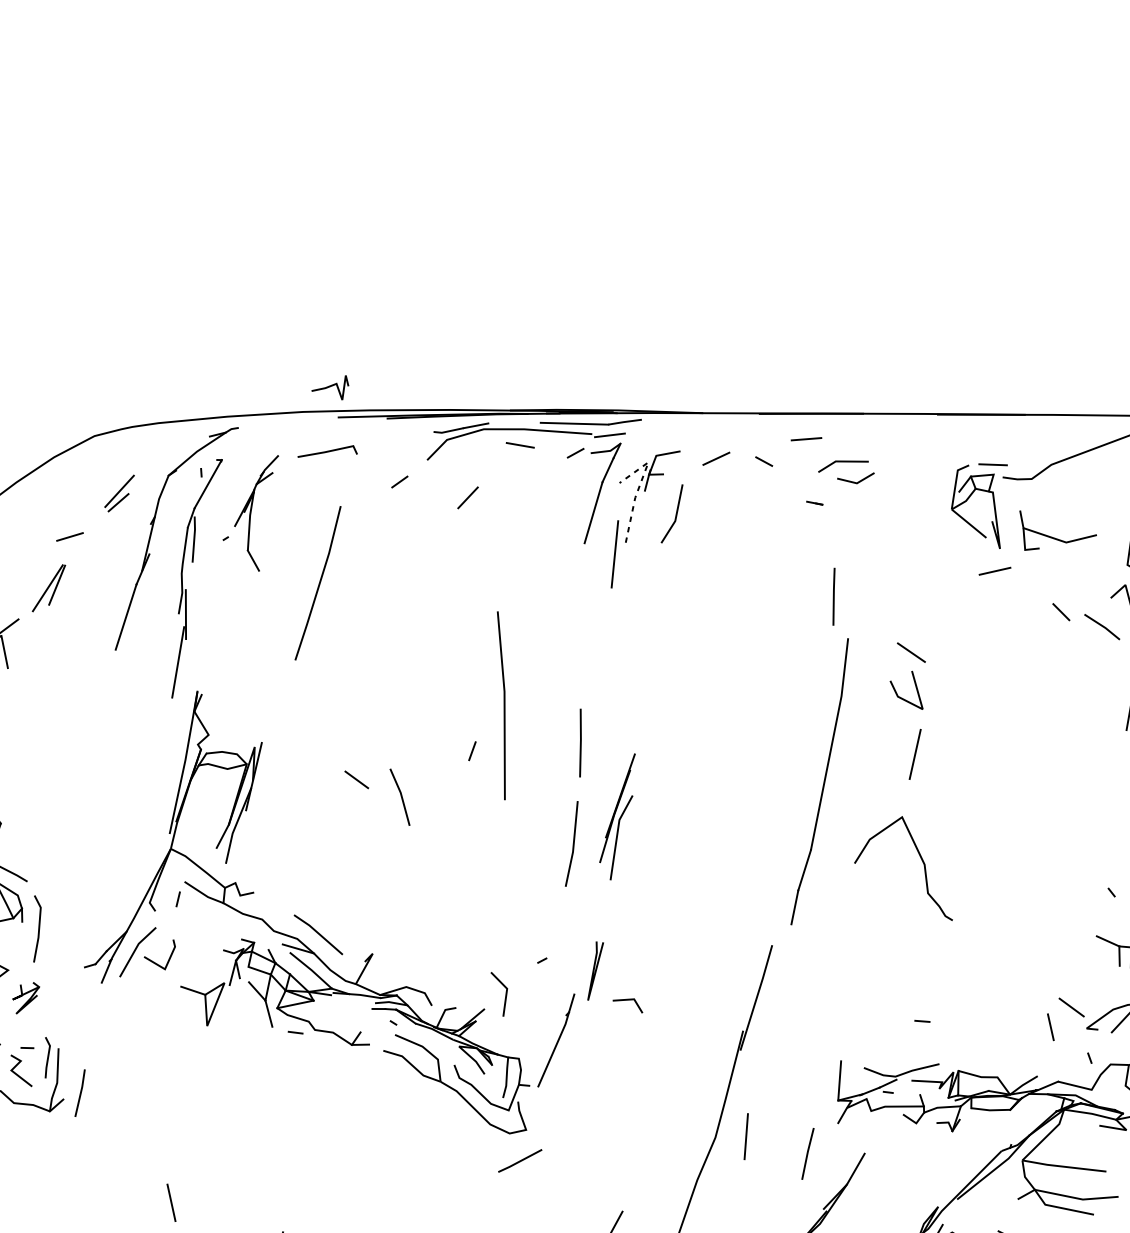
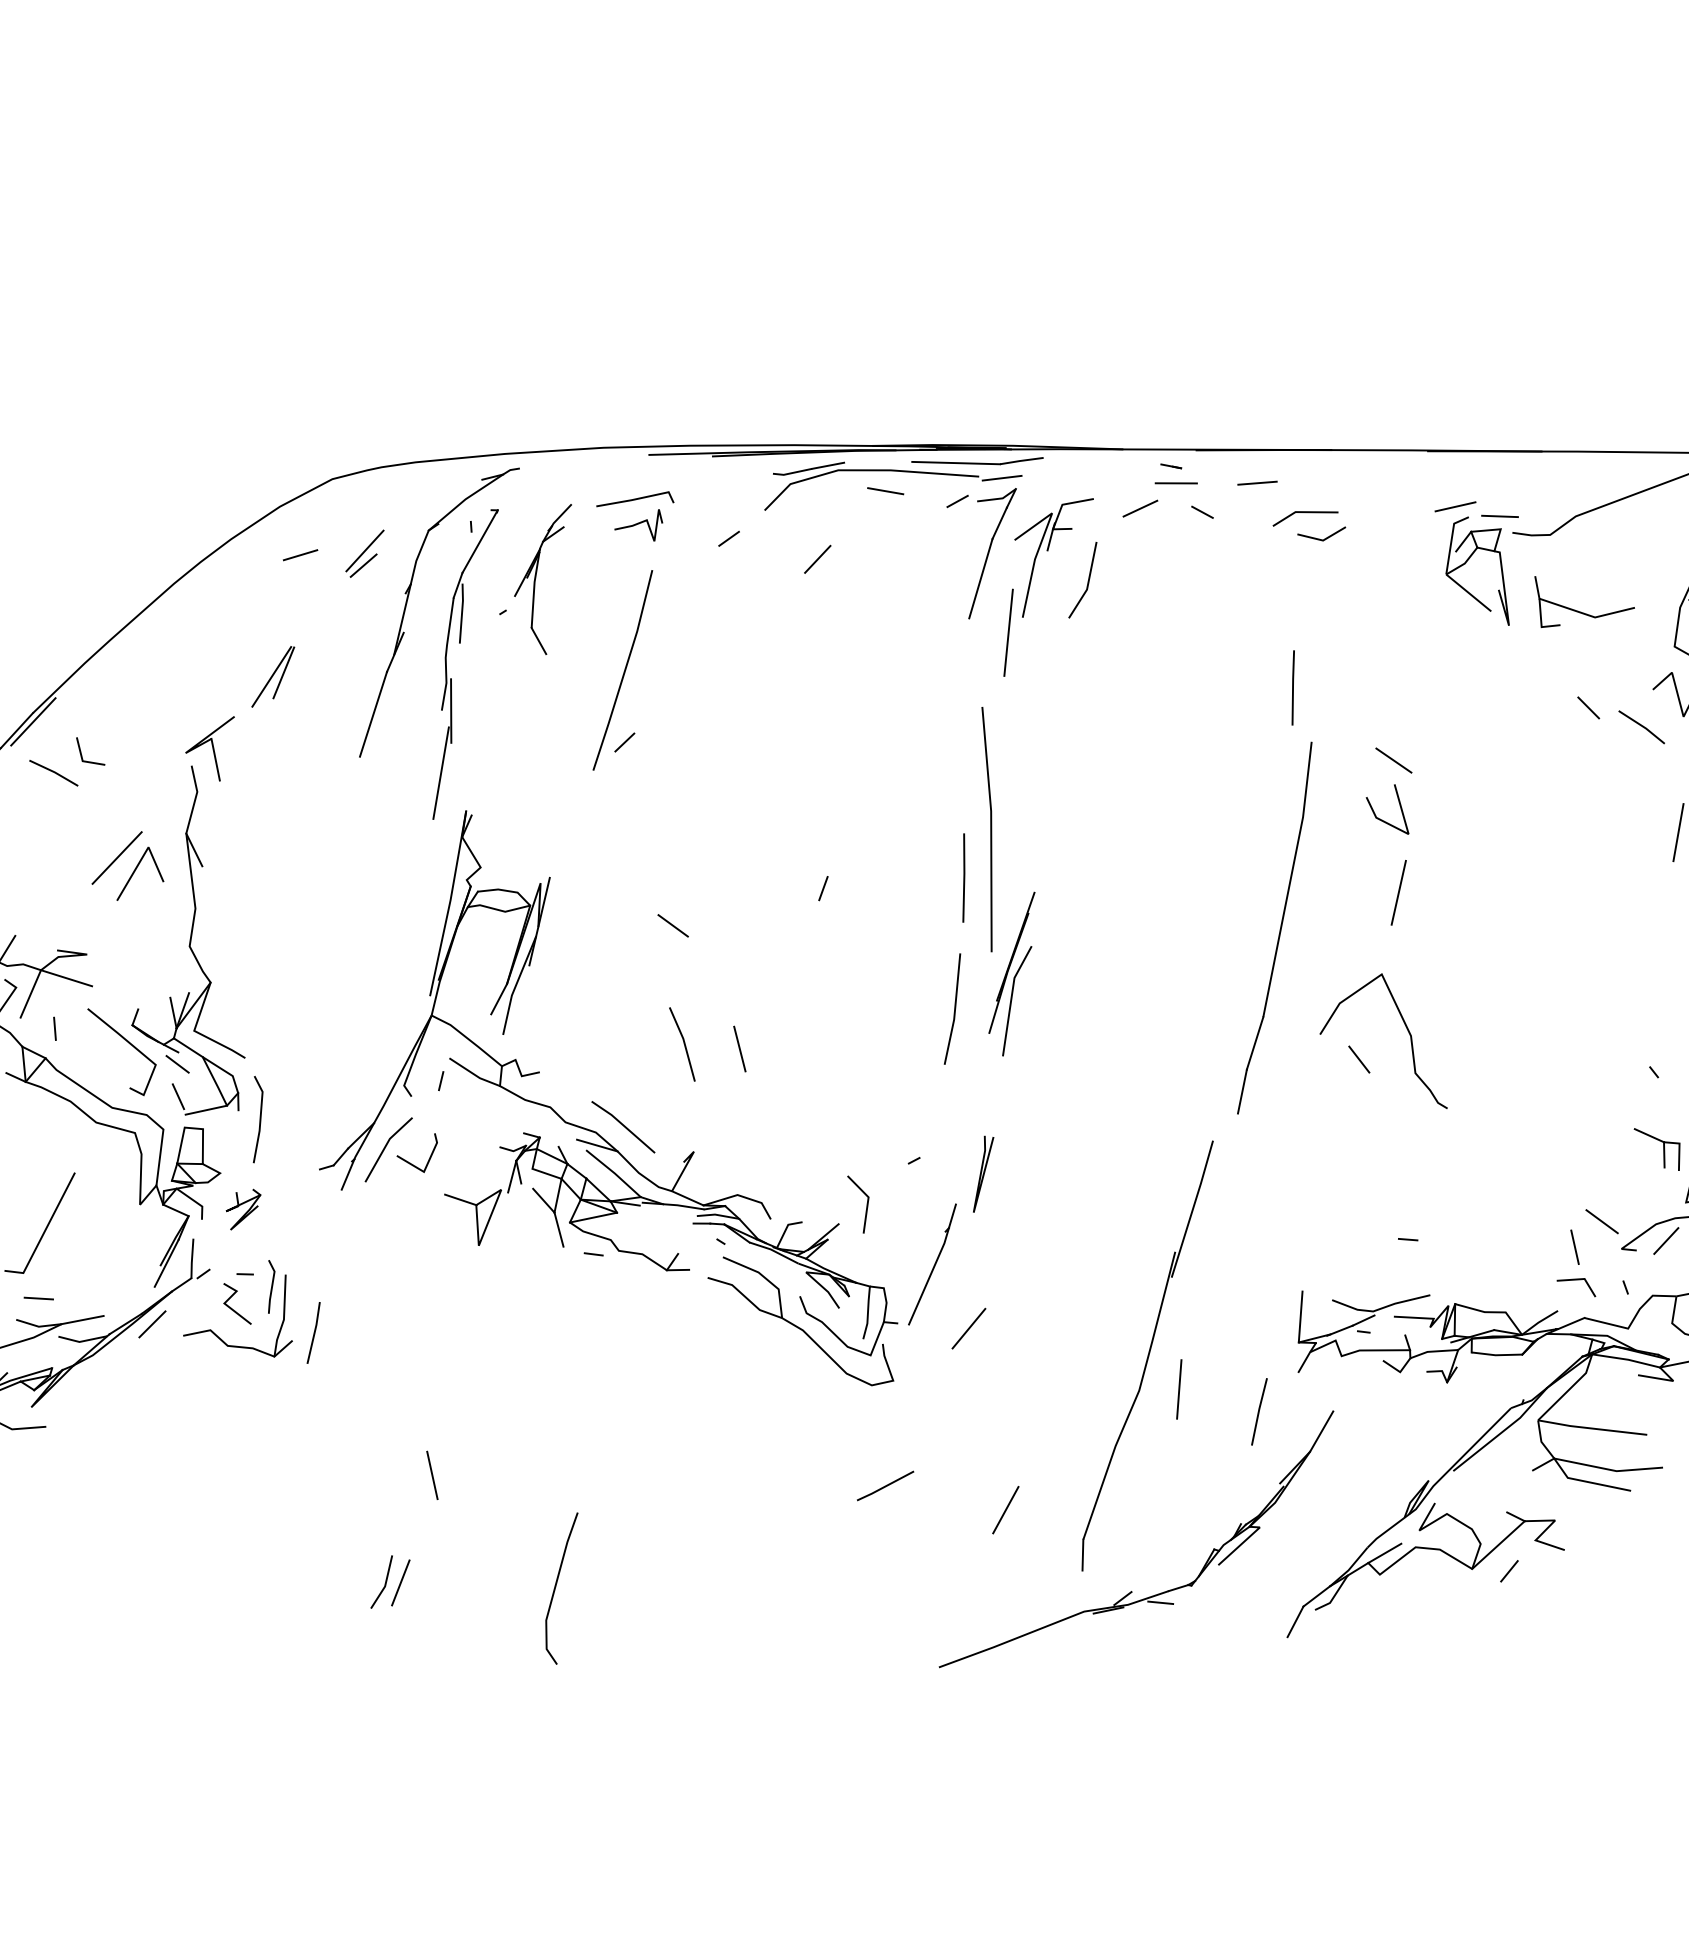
curve: (330, 387) -> (638, 524), moved
line: (743, 439) -> (1175, 483), added
line: (640, 484) -> (1041, 541), dashed -> solid
line: (814, 503) -> (1171, 466), moved
line: (69, 537) -> (300, 555), moved
line: (995, 571) -> (1455, 506), moved
line: (319, 638) -> (624, 742), added
line: (504, 705) -> (990, 829), moved
line: (400, 796) -> (683, 1043), moved
line: (407, 874) -> (739, 1048), added
line: (884, 882) -> (1359, 1059), added
line: (627, 1000) -> (1576, 1280), moved
line: (584, 1089) -> (968, 1328), added
line: (520, 1160) -> (885, 1485), moved

